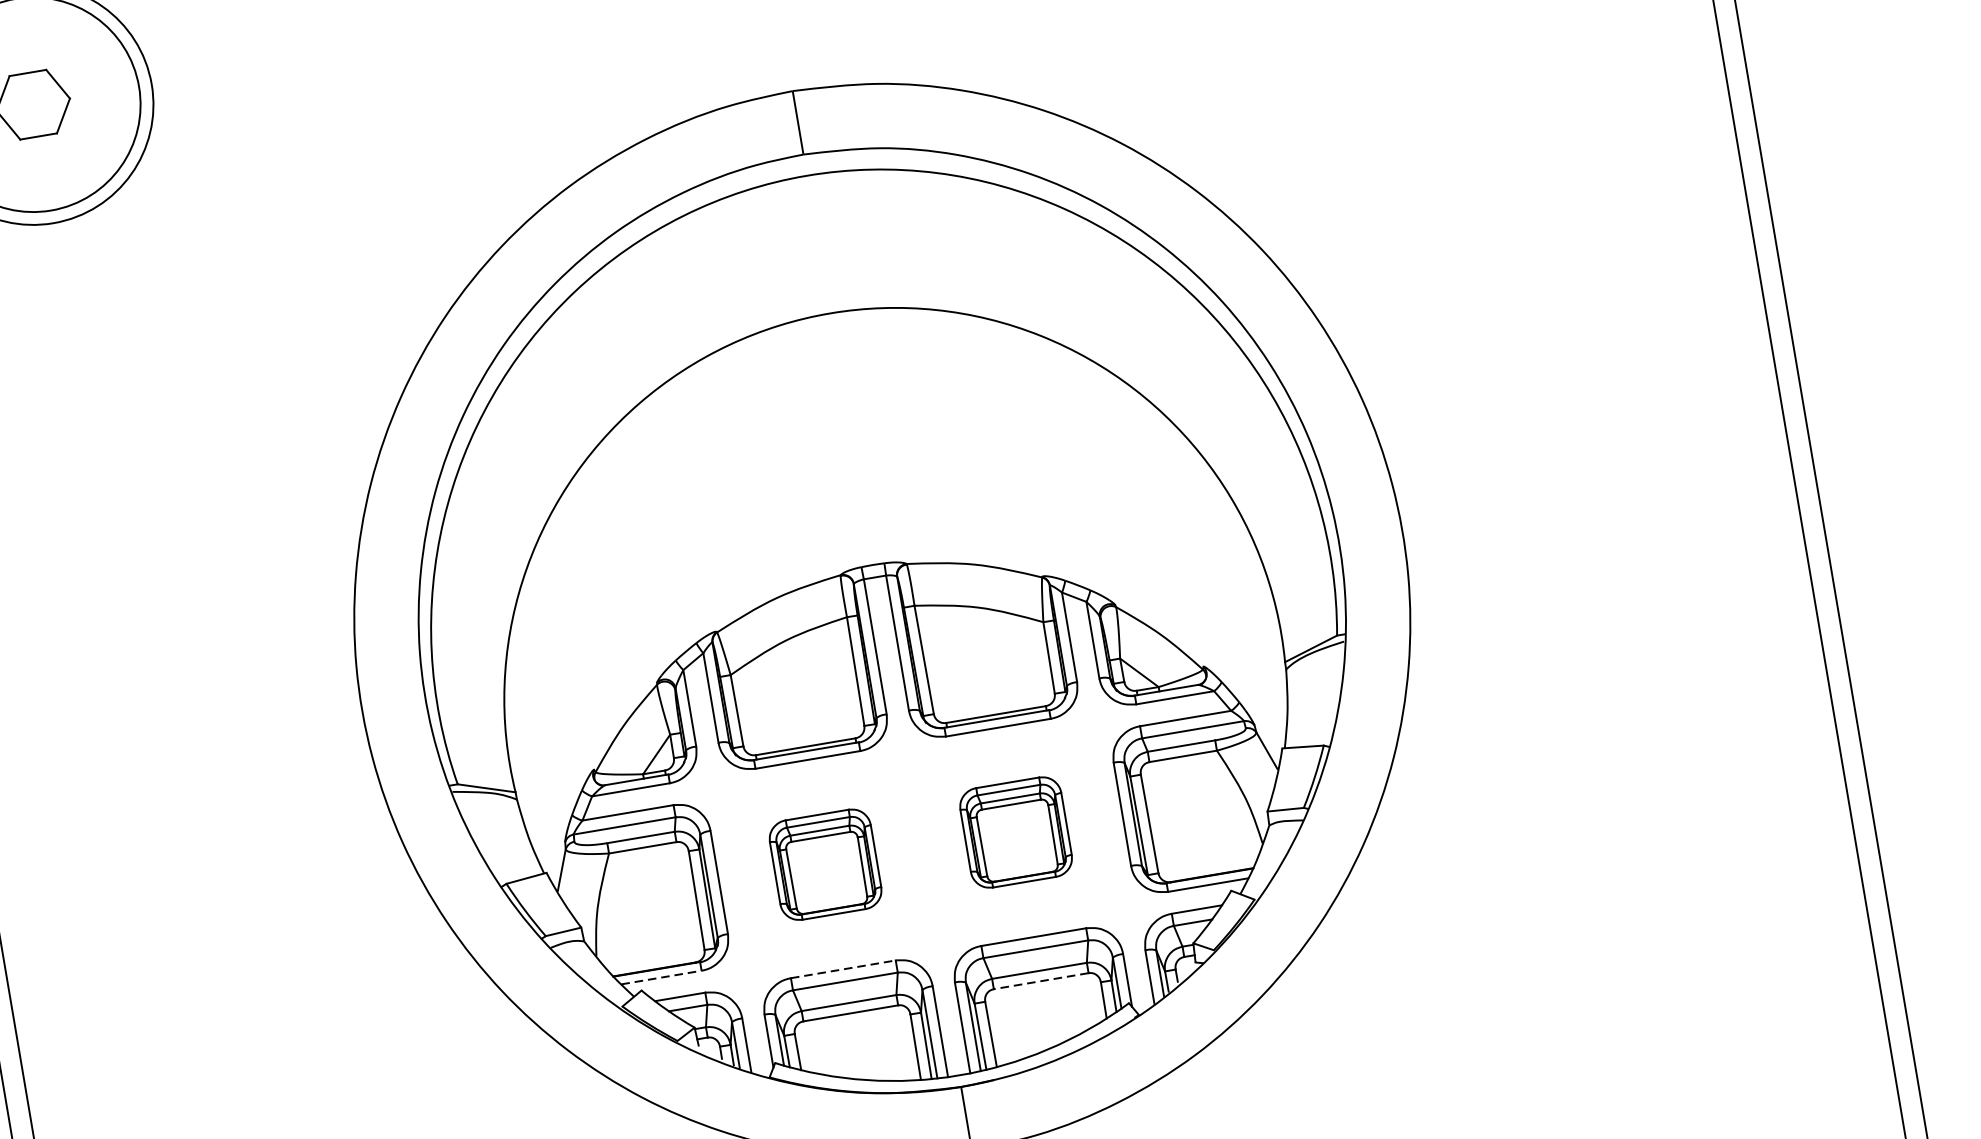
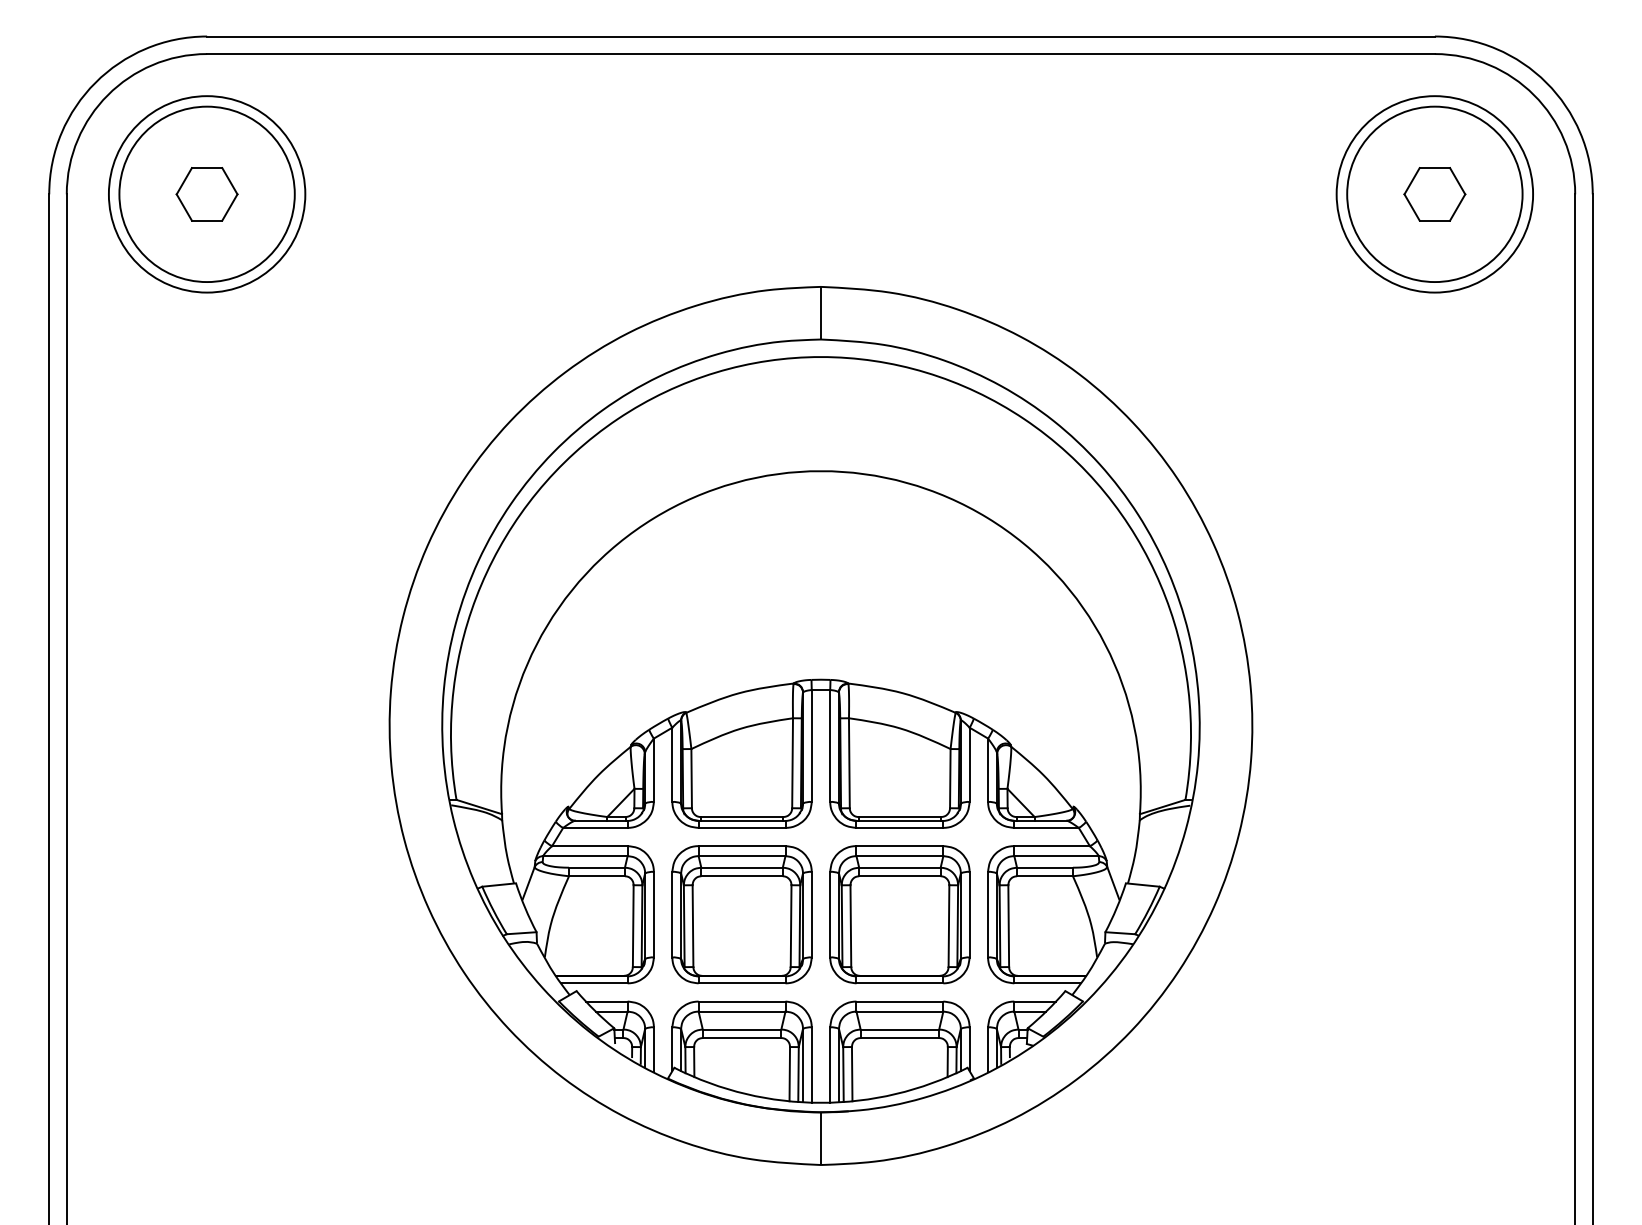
part: (1015, 832) -> (899, 914), size x1.67
part: (824, 864) -> (741, 914), size x1.67
line: (843, 969) -> (742, 1001), dashed -> solid
line: (661, 977) -> (594, 983), dashed -> solid
line: (1040, 981) -> (899, 1038), dashed -> solid

